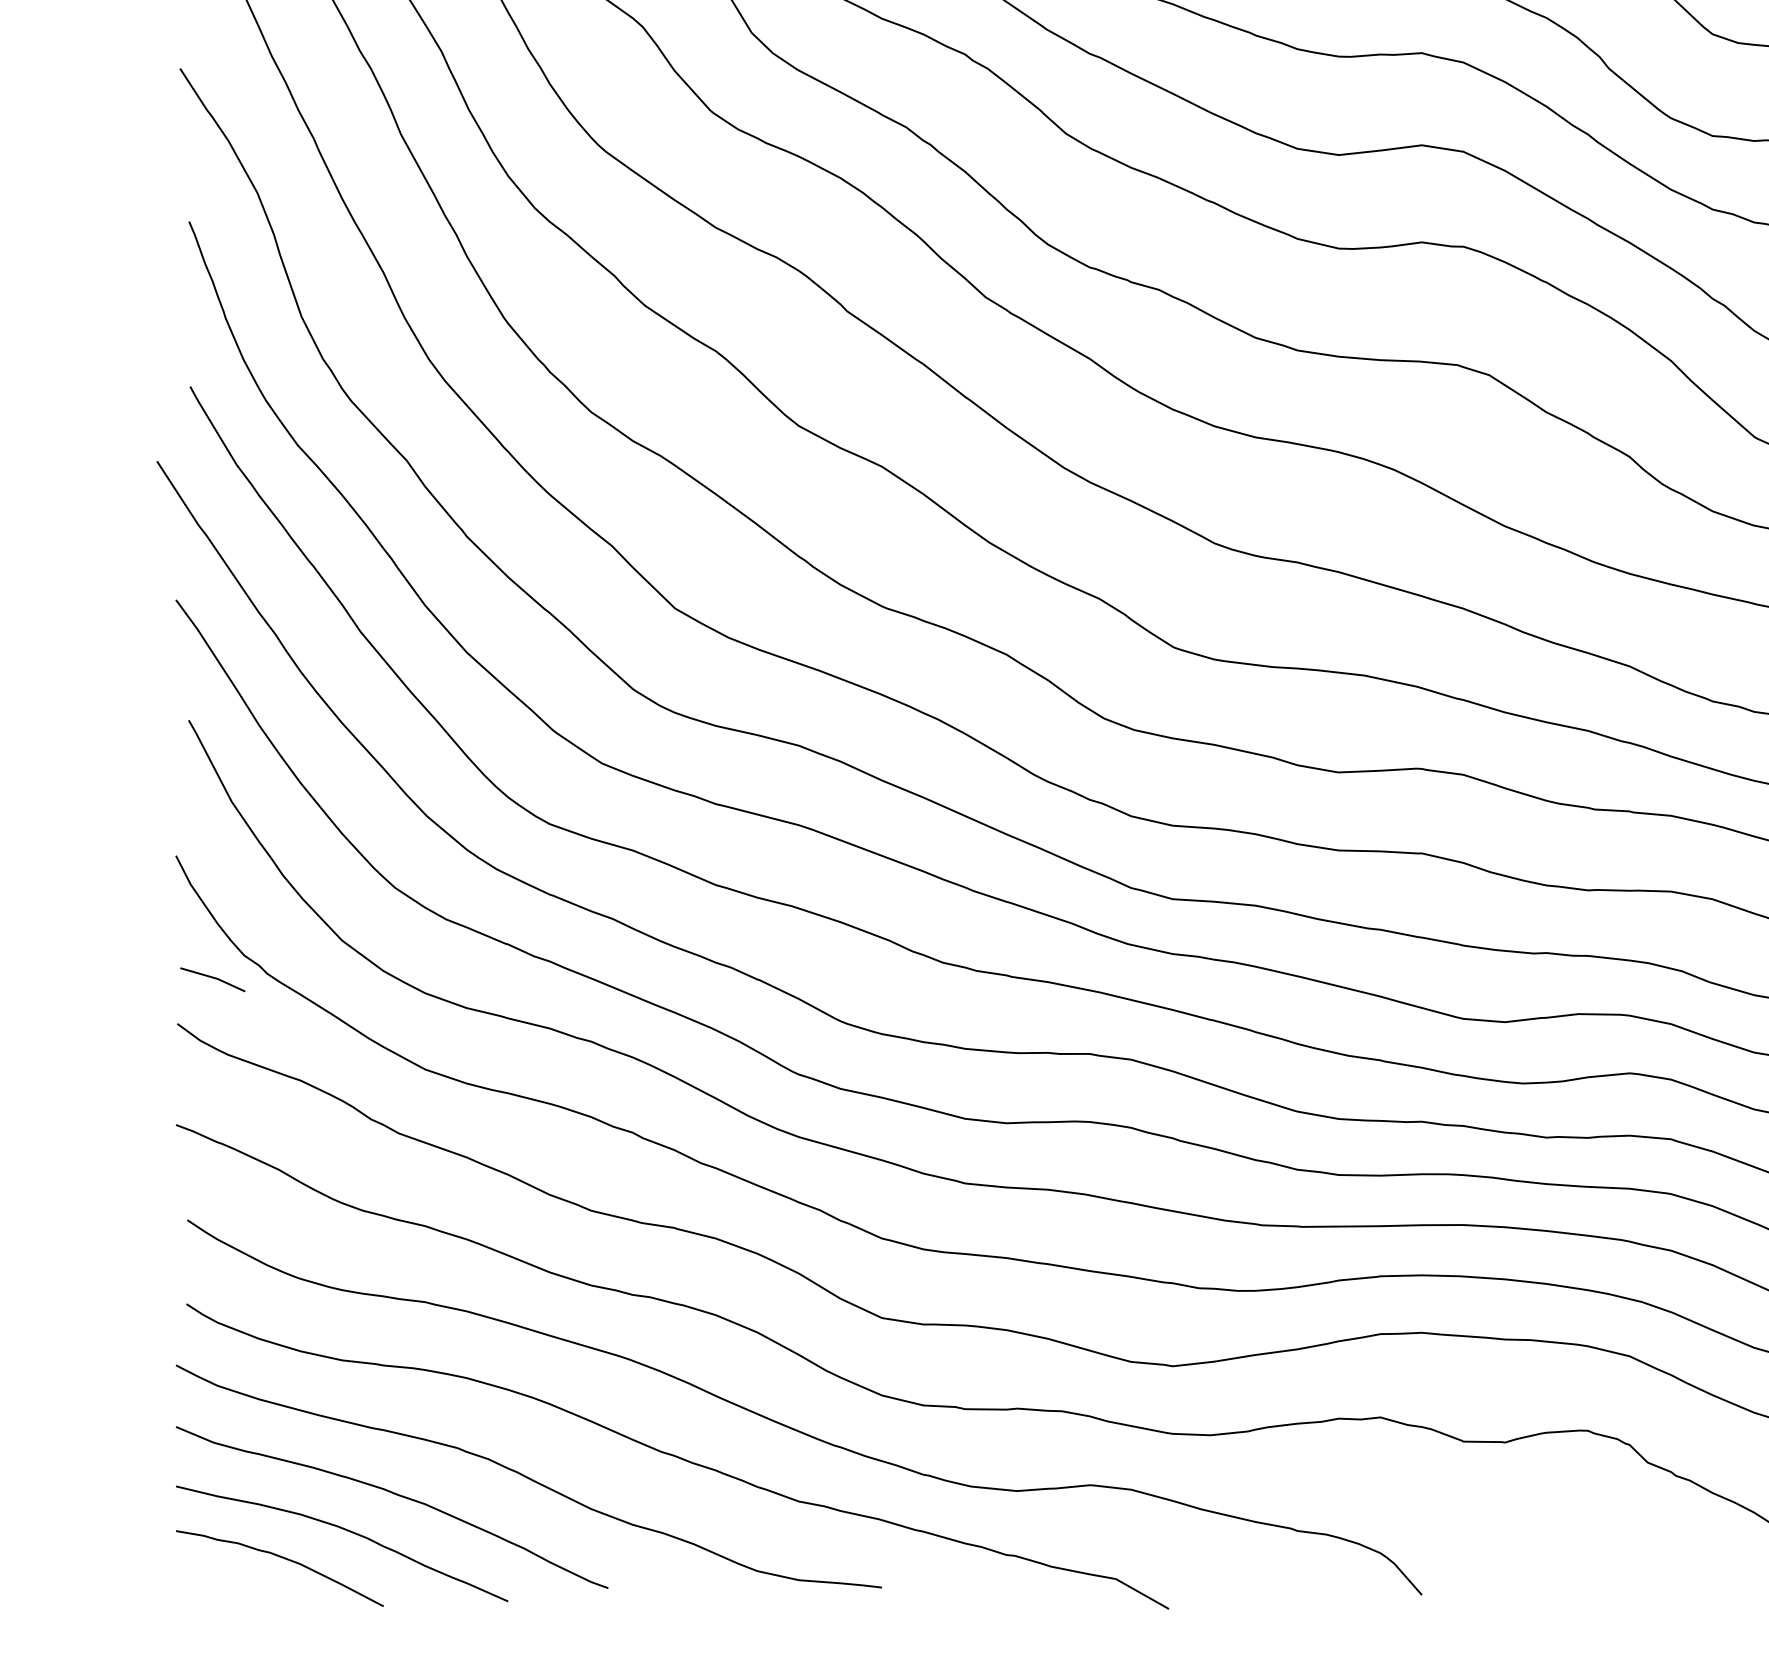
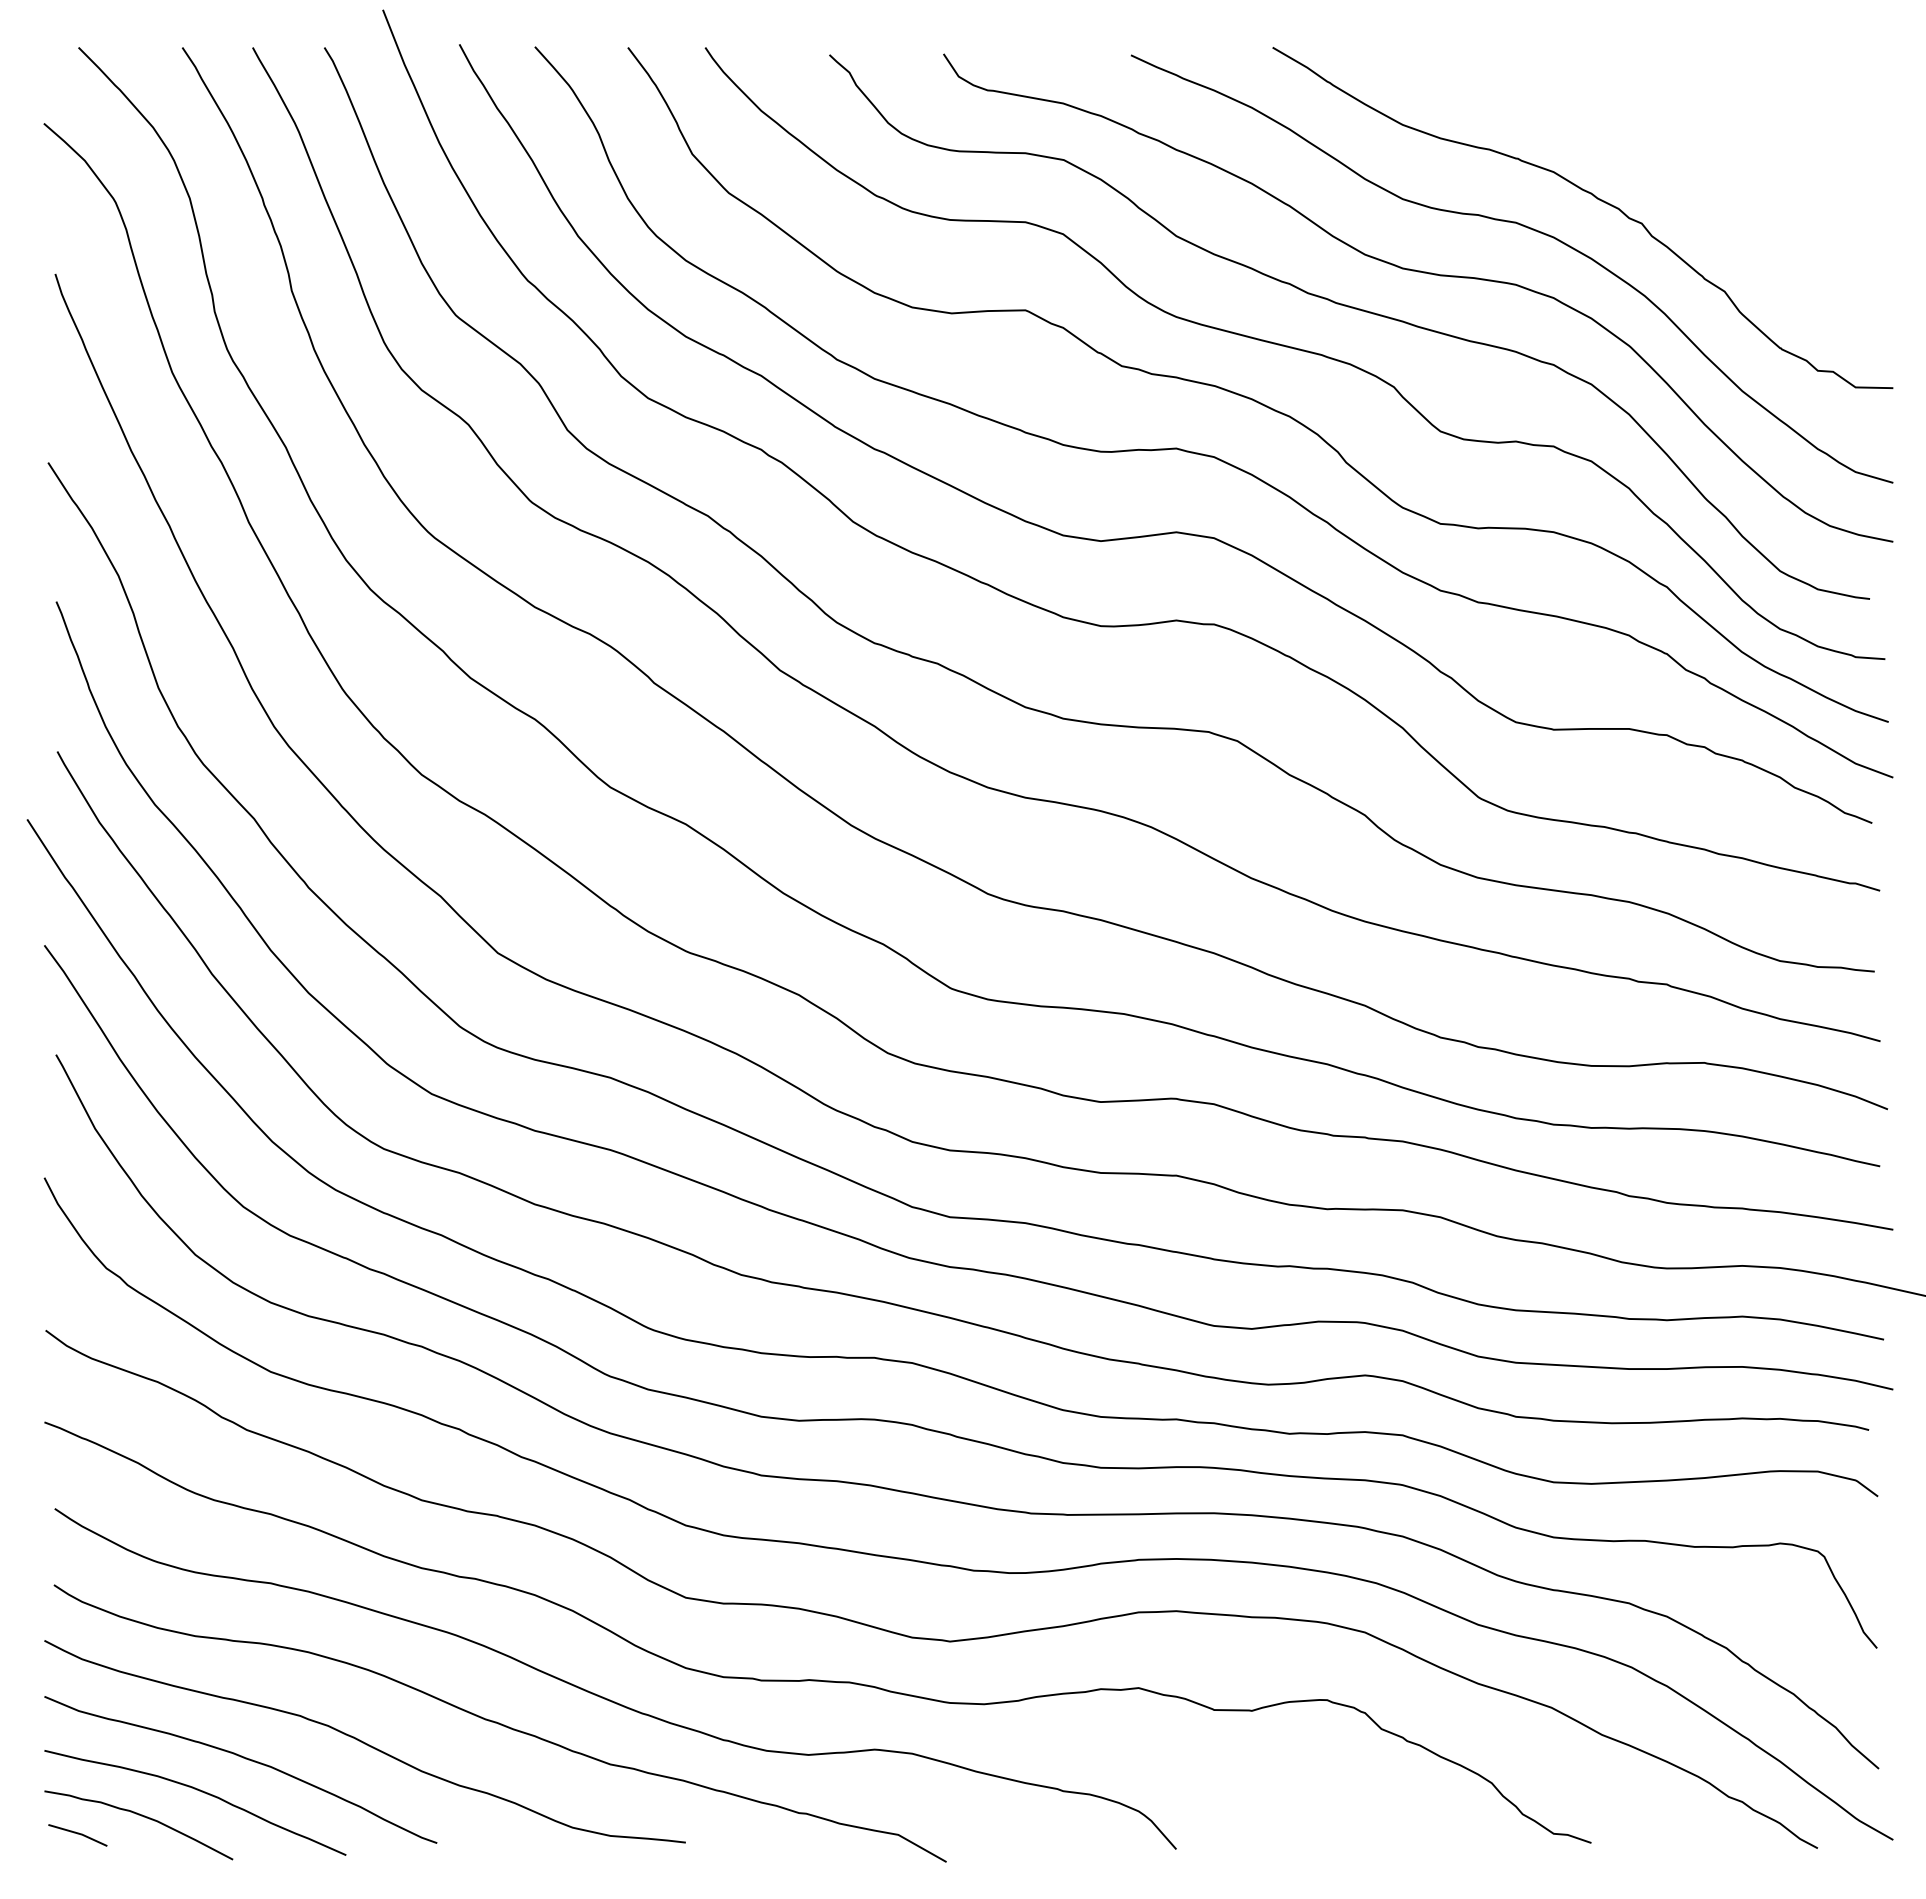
line: (212, 978) -> (77, 1834), moved

